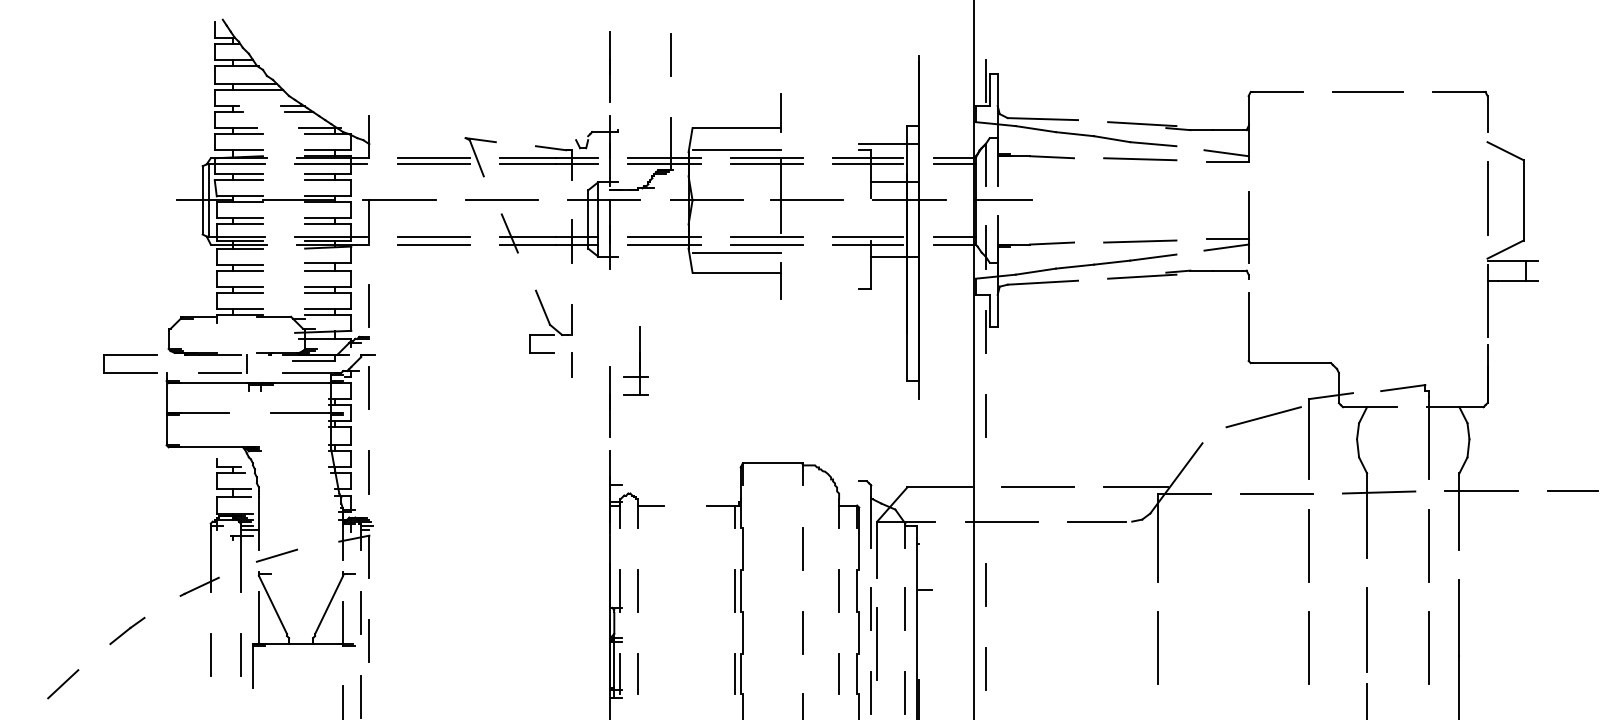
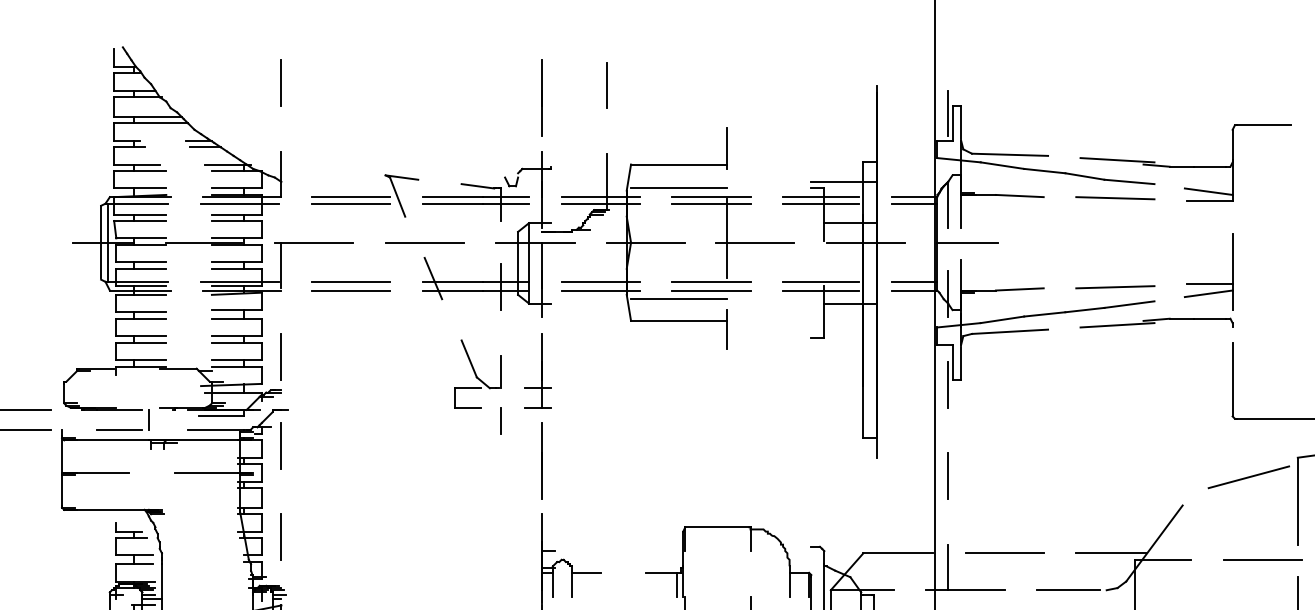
line: (369, 52) -> (281, 82), added
part: (635, 360) -> (536, 370), moved
line: (985, 500) -> (947, 567), added

